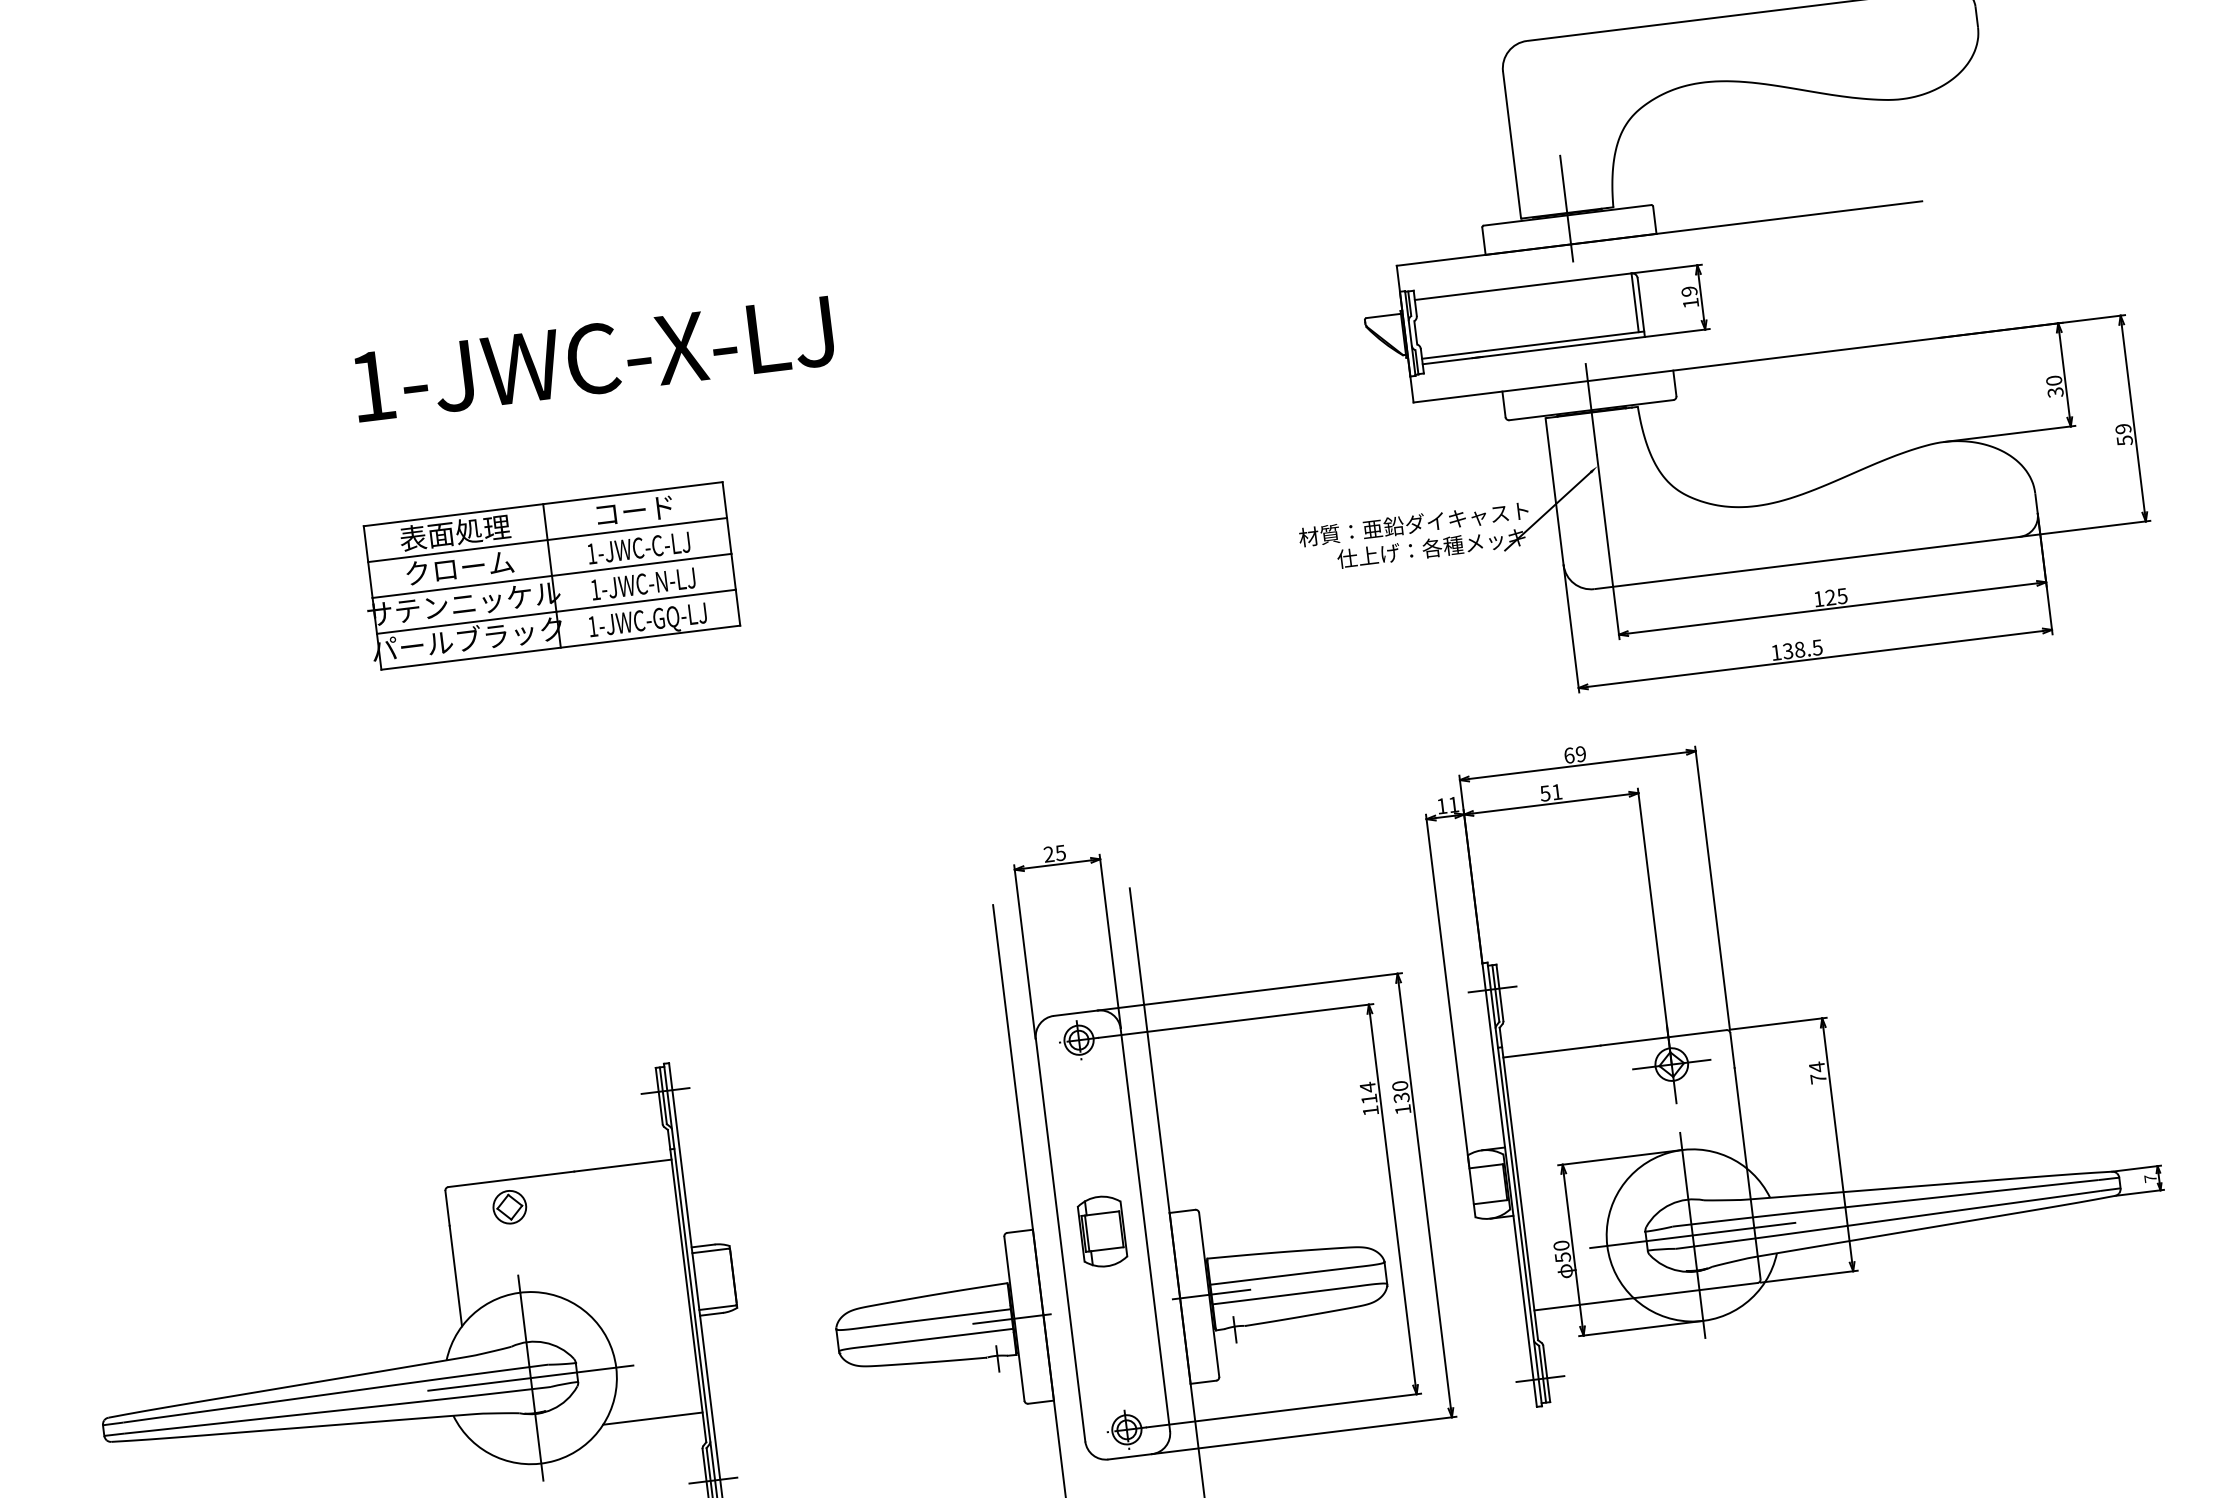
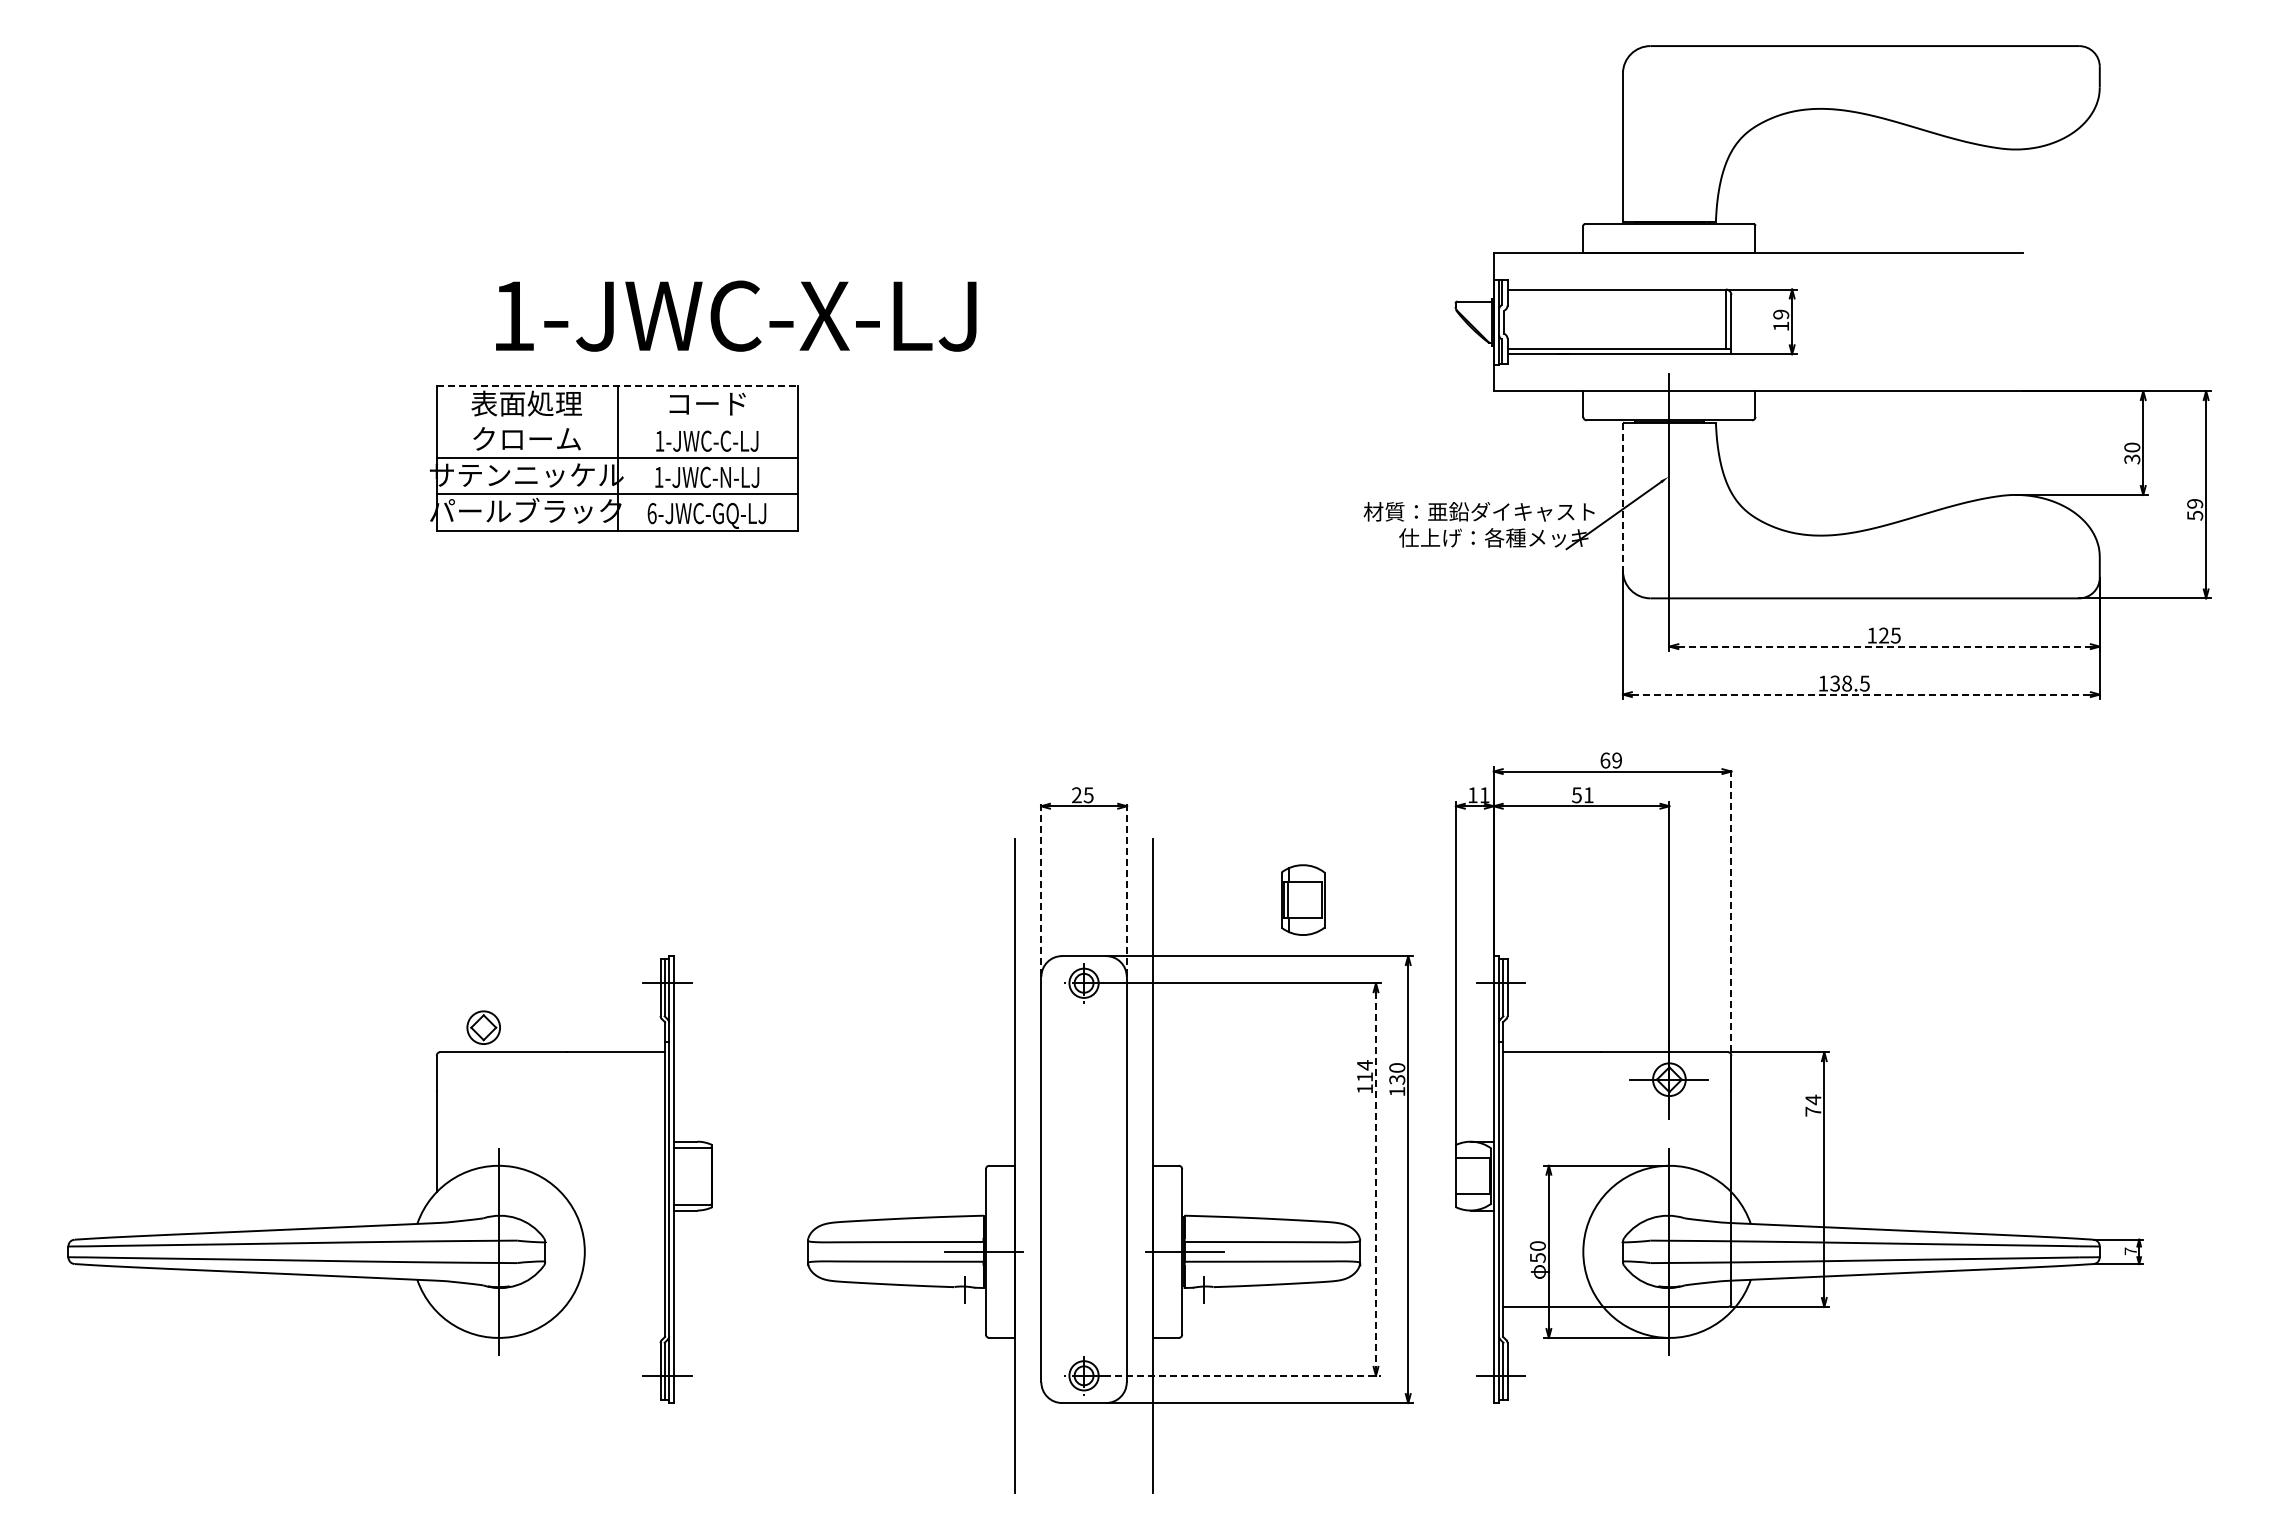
line: (1566, 208) -> (1669, 217), removed
text: (593, 358) -> (736, 315), moved
line: (1554, 492) -> (1622, 497), solid -> dashed
line: (543, 503) -> (617, 385), solid -> dashed
line: (547, 540) -> (617, 422), removed
line: (1833, 608) -> (1885, 646), solid -> dashed
text: (592, 626) -> (651, 513), 1-JWC-GQ-LJ -> 6-JWC-GQ-LJ
line: (1815, 658) -> (1861, 694), solid -> dashed
line: (1712, 888) -> (1731, 909), solid -> dashed
line: (1110, 940) -> (1127, 888), solid -> dashed
line: (1025, 951) -> (1041, 888), solid -> dashed
line: (1393, 1200) -> (1376, 1180), solid -> dashed
part: (509, 1207) -> (483, 1027), moved
part: (1102, 1230) -> (1303, 899), moved
line: (1692, 1235) -> (1669, 1251), removed
line: (530, 1377) -> (498, 1251), removed
line: (1284, 1410) -> (1242, 1375), solid -> dashed
line: (652, 1418) -> (614, 1306), removed

